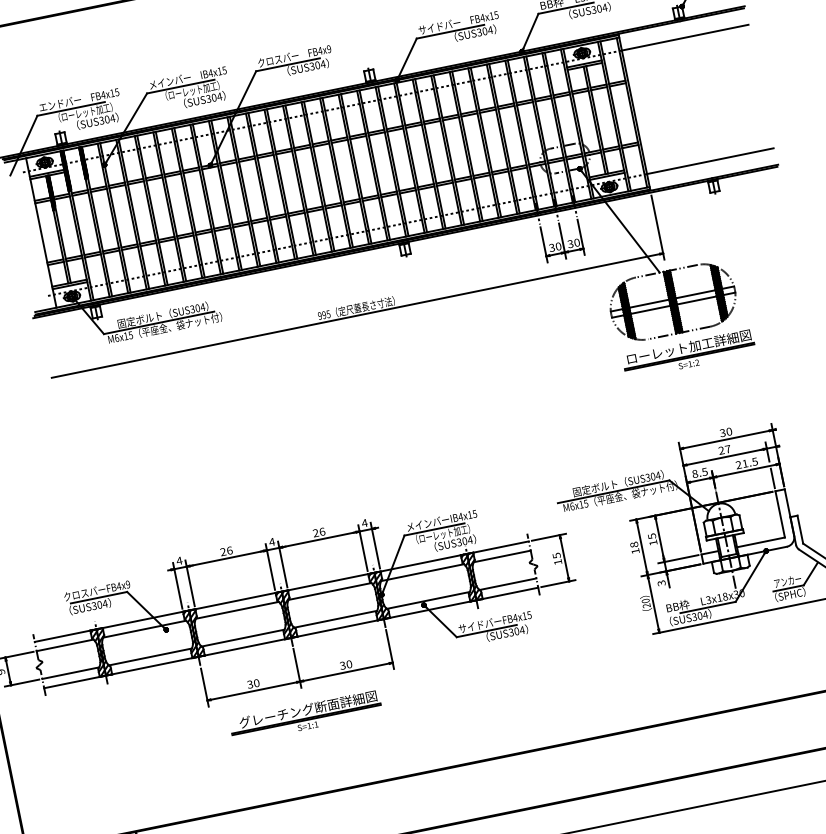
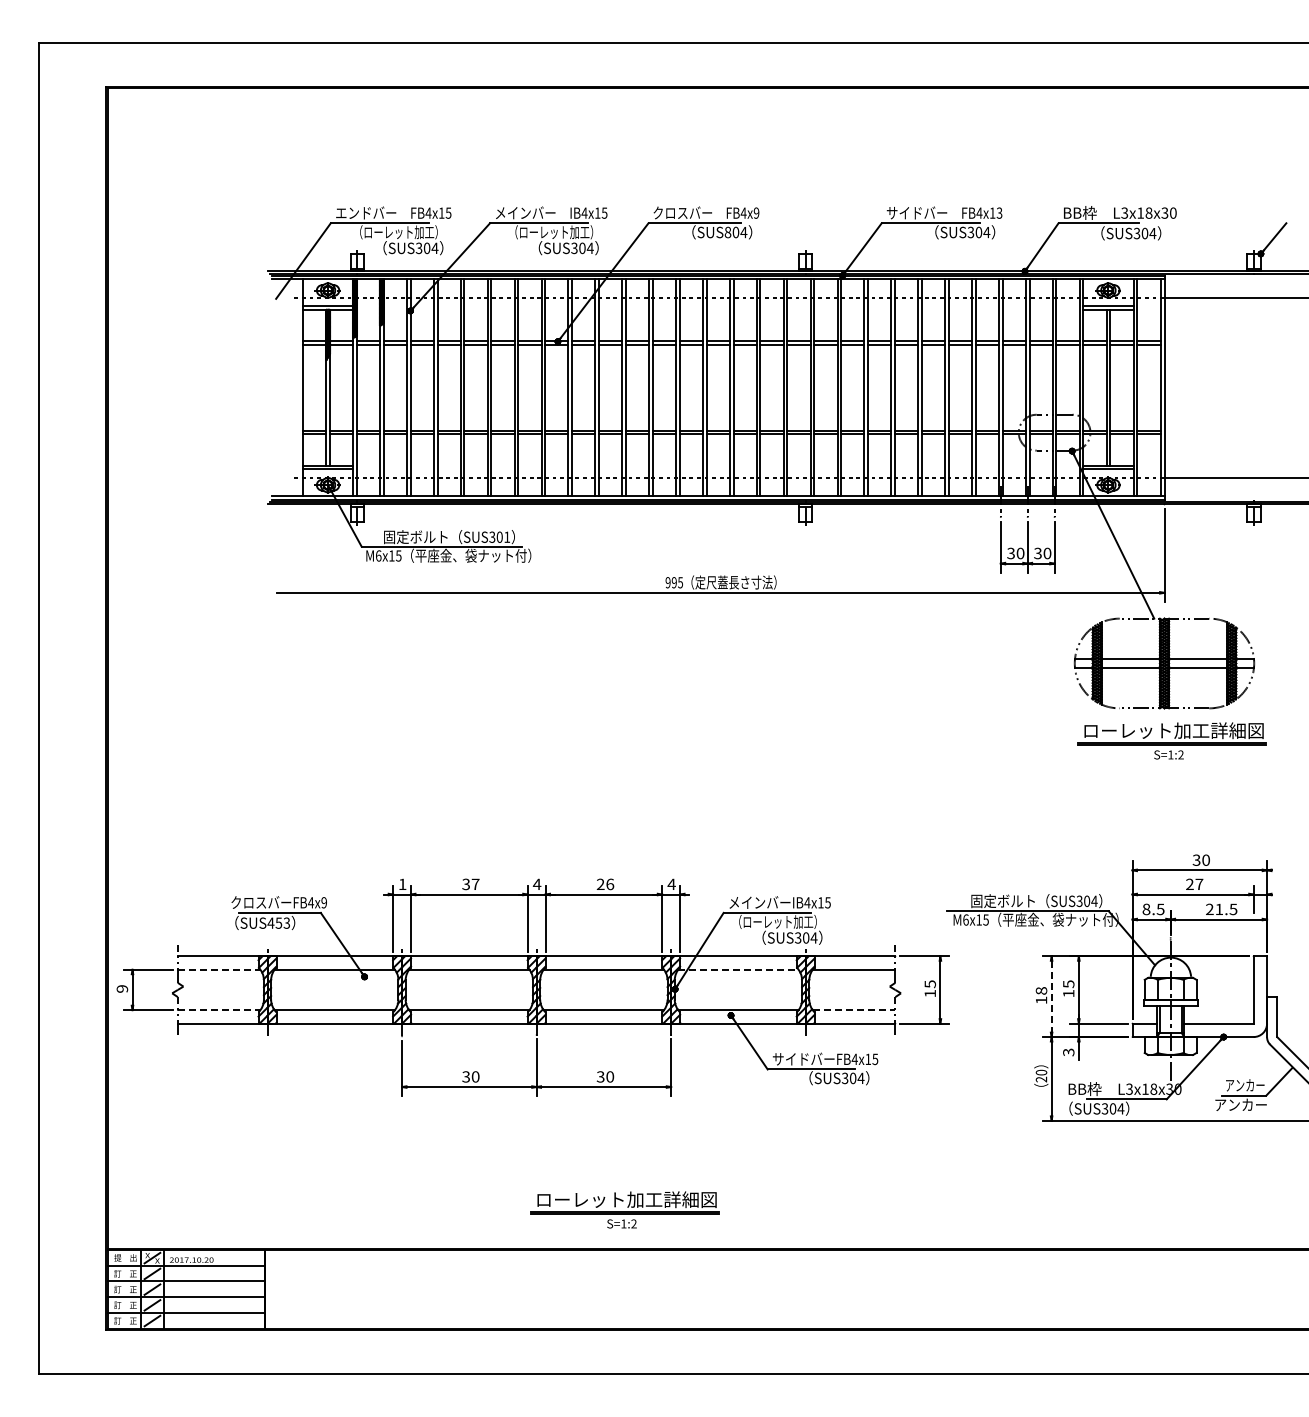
text: (496, 14) -> (999, 212), FB4x15 -> FB4x13
text: (311, 66) -> (727, 232), SUS304 -> SUS804
text: (202, 306) -> (506, 536), SUS304 -> SUS301
line: (772, 478) -> (1253, 937), removed
line: (641, 547) -> (1051, 996), solid -> dashed
text: (226, 551) -> (470, 884), 26 -> 37
text: (179, 560) -> (402, 883), 4 -> 1
line: (422, 572) -> (738, 969), solid -> dashed
line: (508, 584) -> (854, 1010), solid -> dashed
text: (787, 595) -> (1240, 1104), （SPHC） -> アンカー
text: (99, 604) -> (278, 922), SUS304 -> SUS453
line: (65, 645) -> (219, 969), solid -> dashed
line: (71, 673) -> (219, 1010), solid -> dashed
part: (305, 716) -> (534, 1137), removed
part: (377, 753) -> (624, 1209), added

